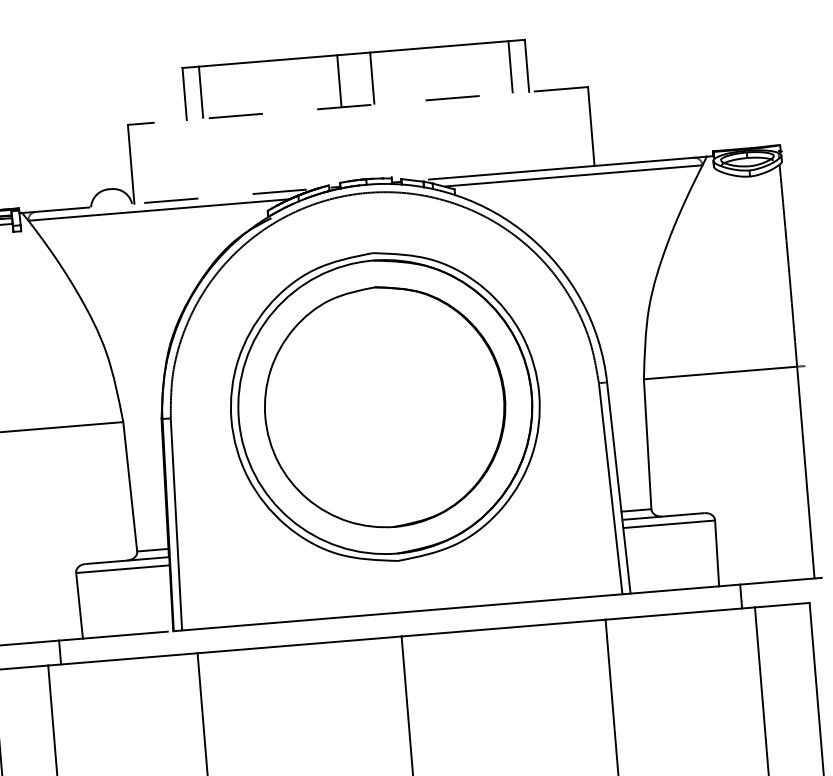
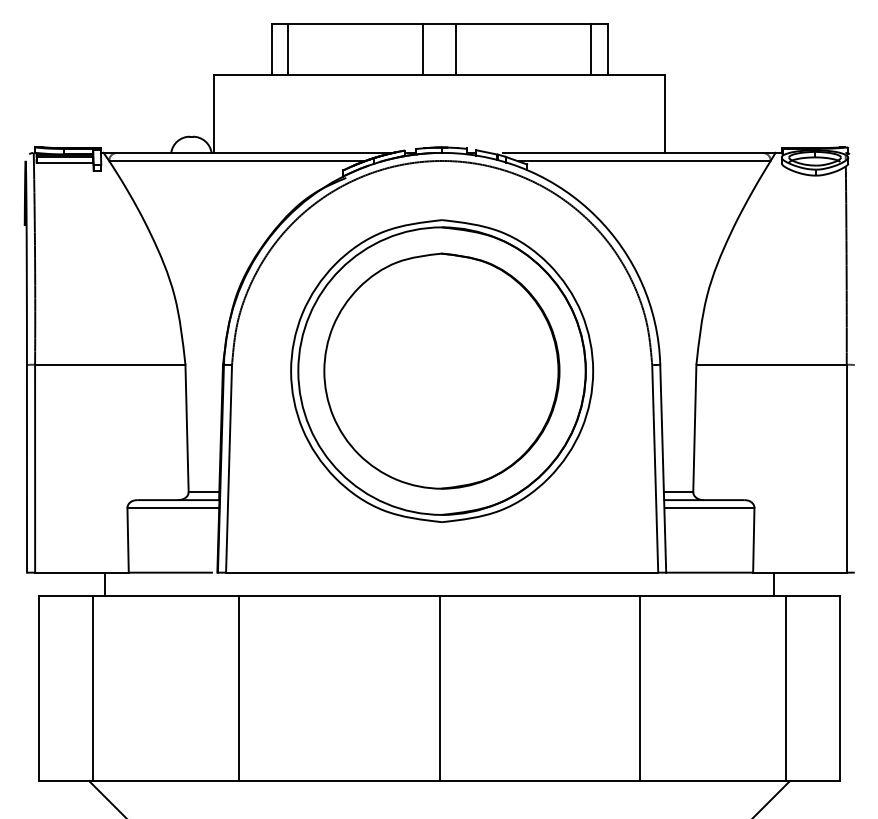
line: (357, 106) -> (439, 75), dashed -> solid
line: (176, 199) -> (255, 152), dashed -> solid

